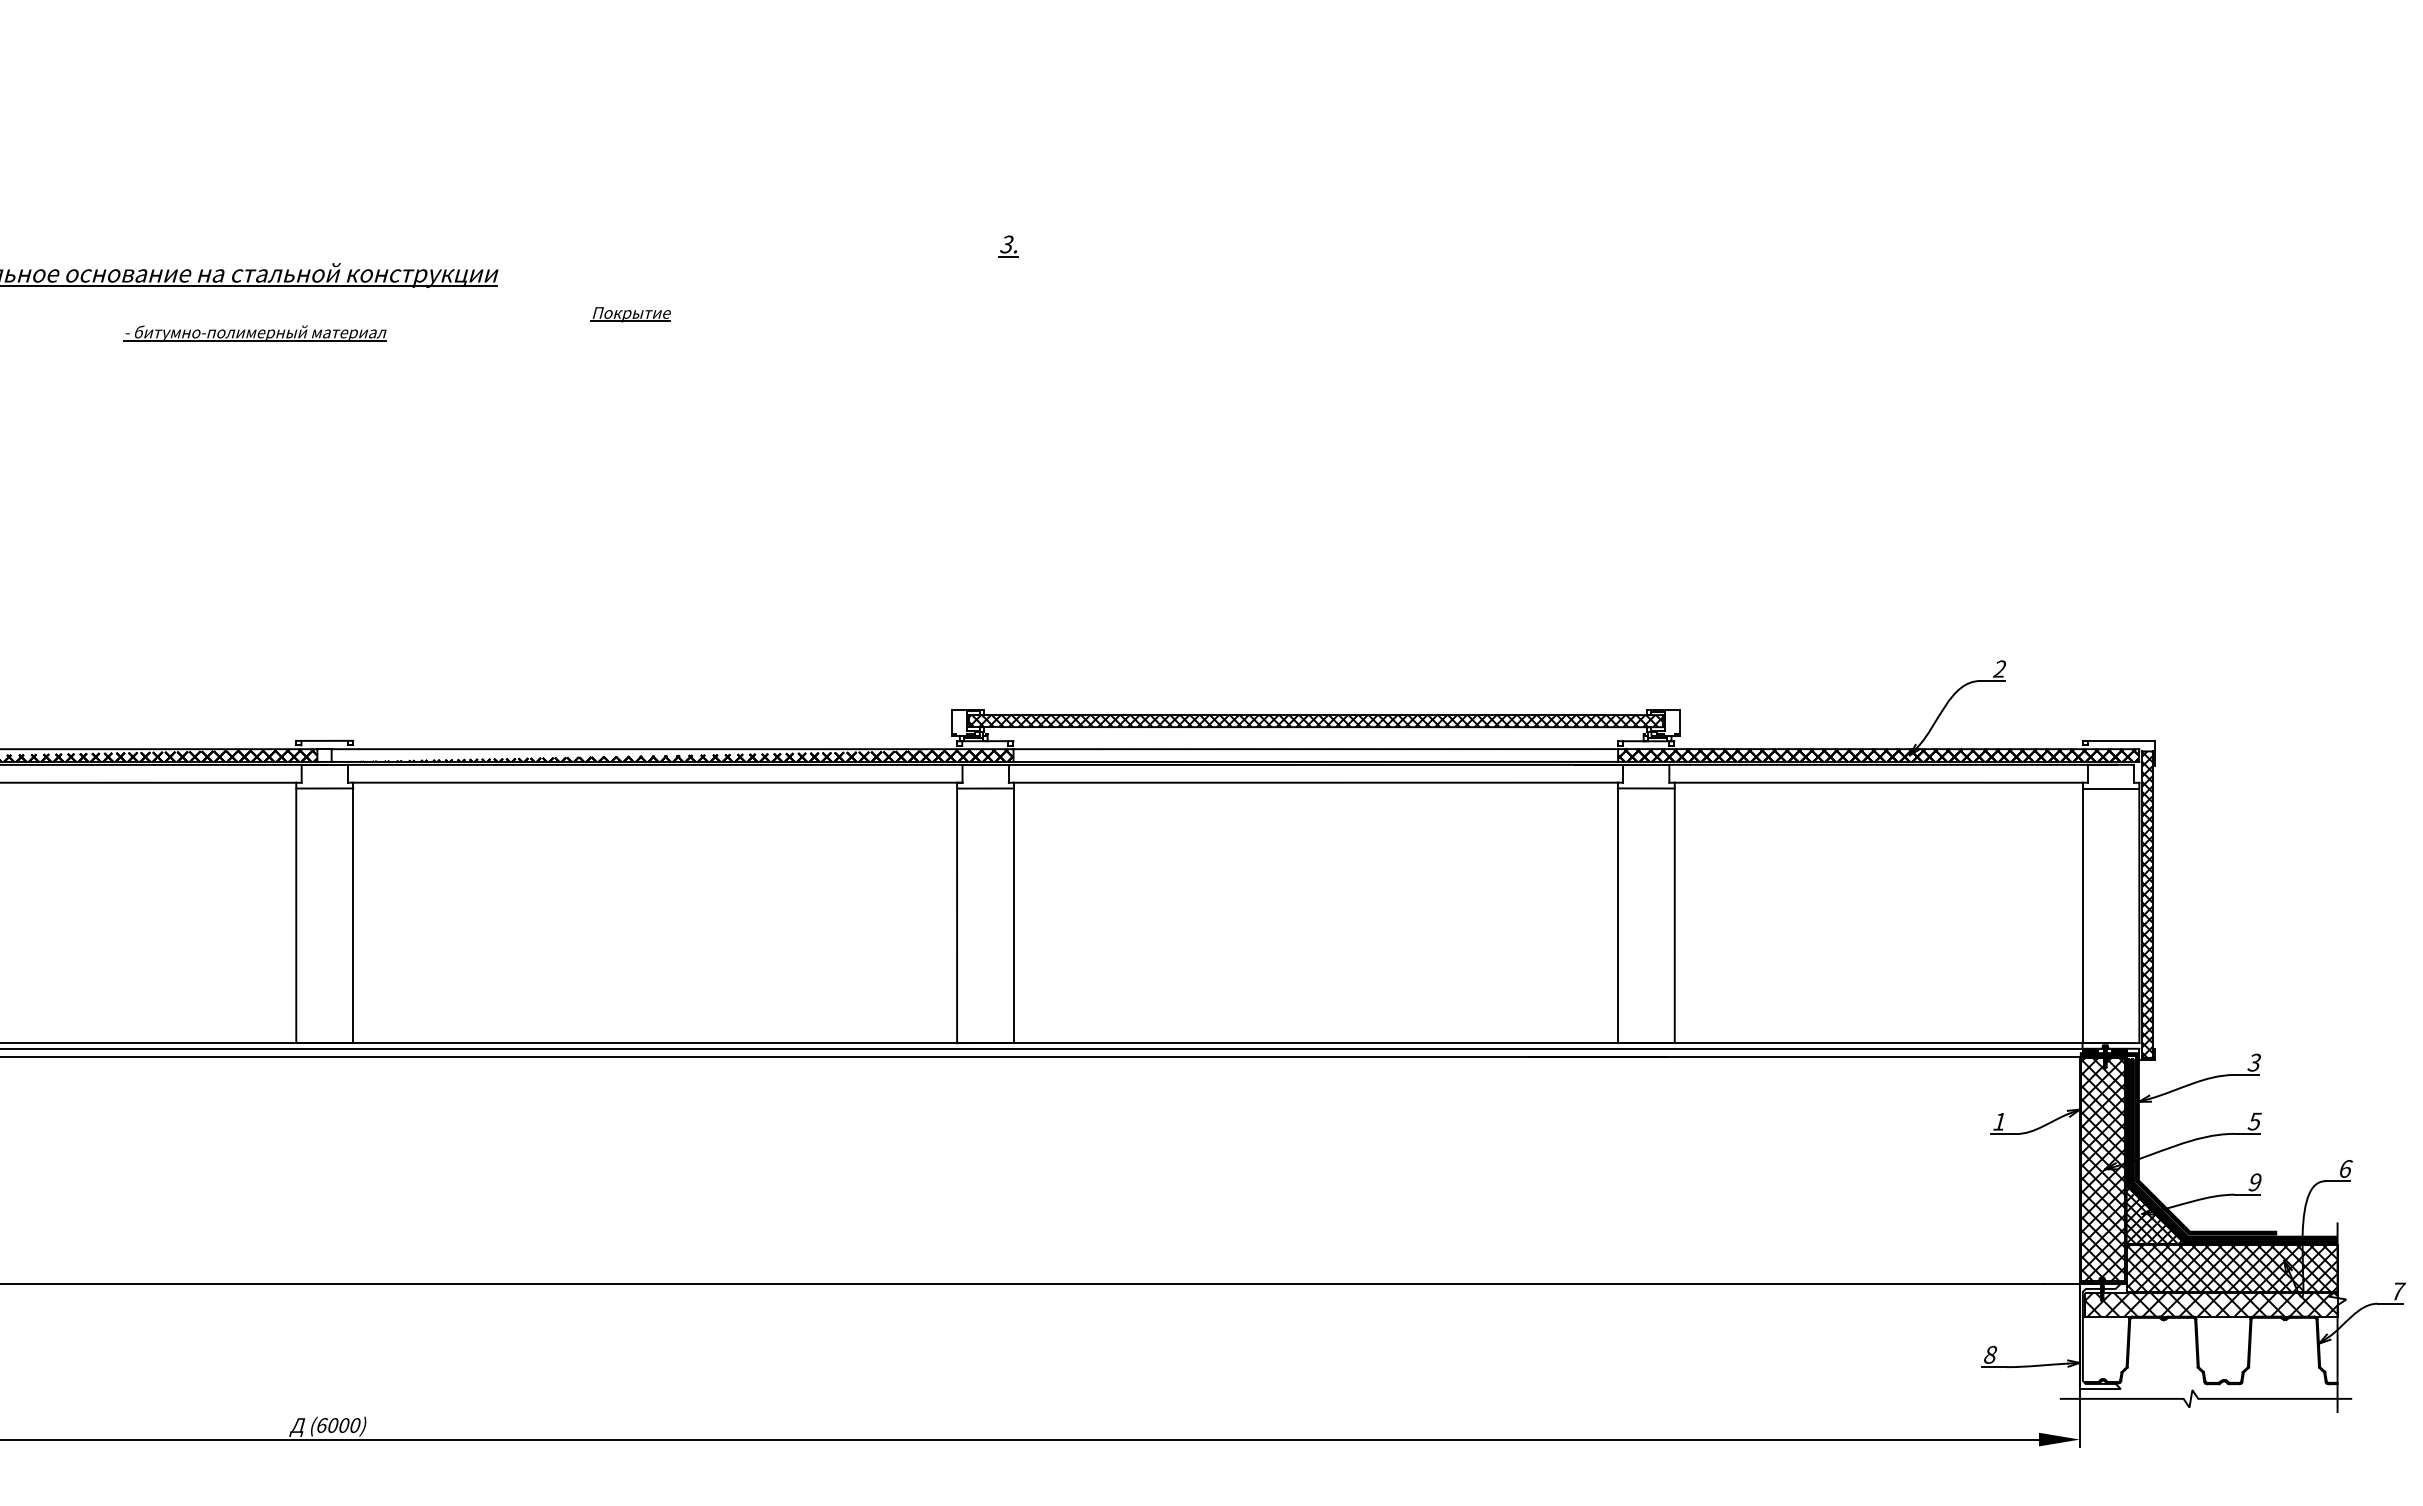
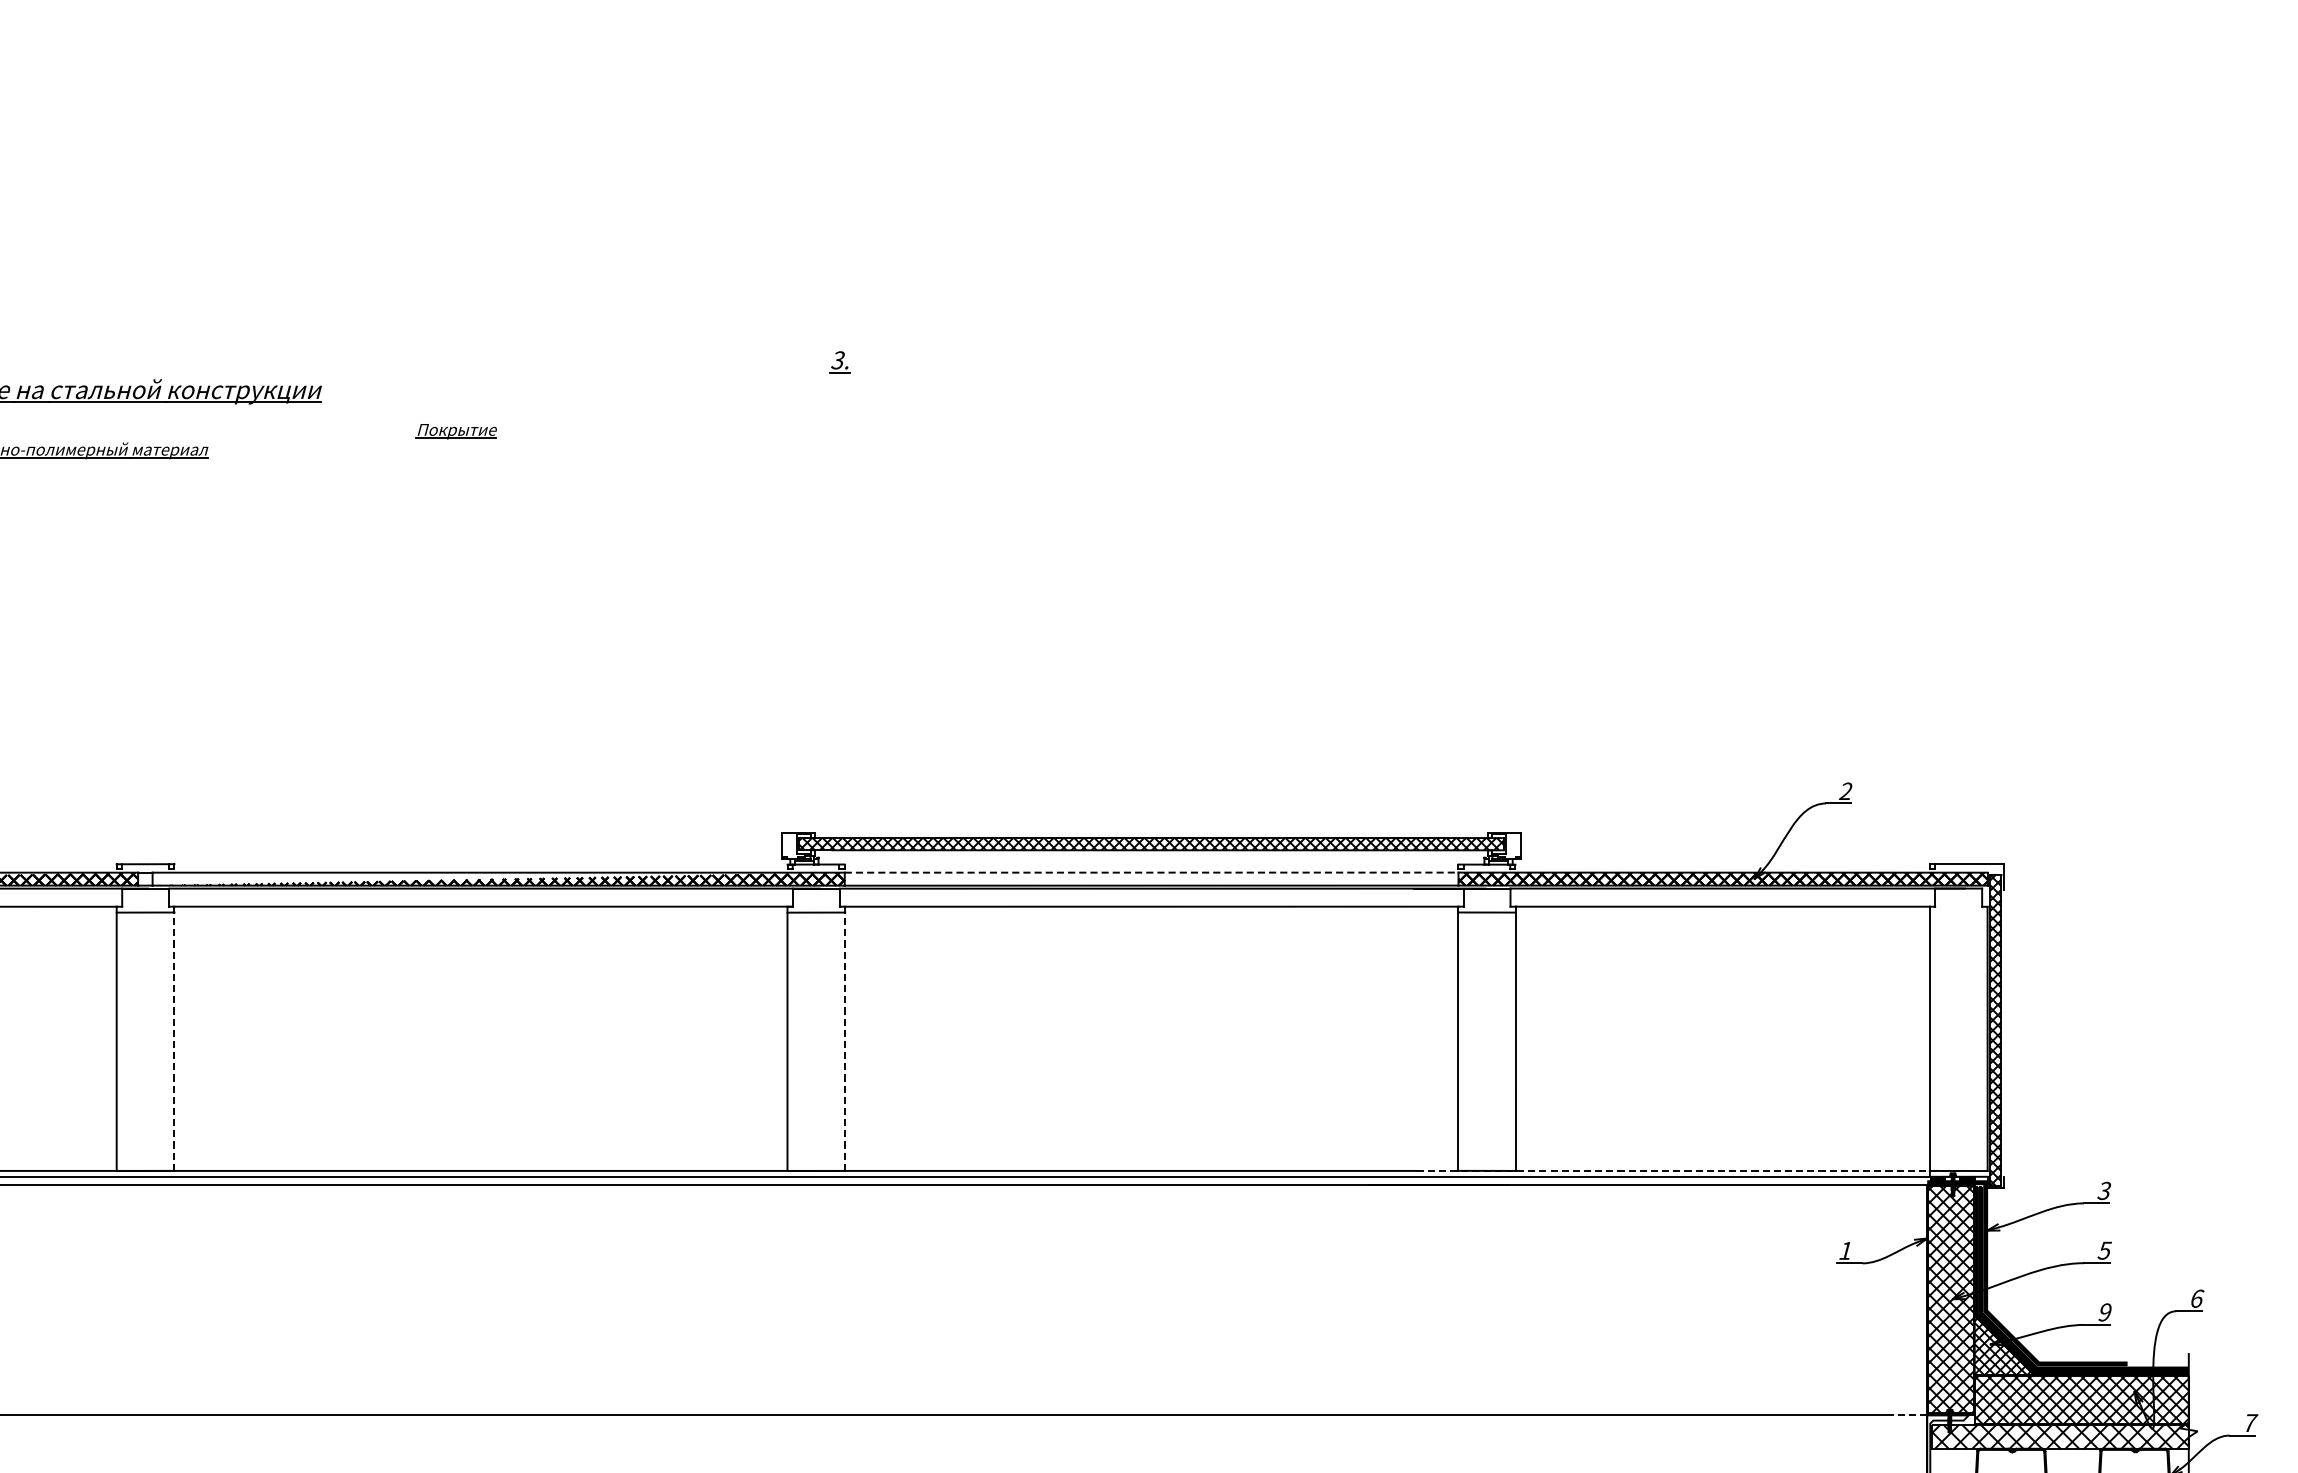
line: (1316, 749) -> (1152, 872), solid -> dashed
line: (2110, 788) -> (1958, 912), removed
line: (353, 912) -> (174, 1038), solid -> dashed
line: (1013, 912) -> (844, 1038), solid -> dashed
line: (1844, 1043) -> (1688, 1171), solid -> dashed
line: (2062, 1283) -> (1909, 1415), solid -> dashed

